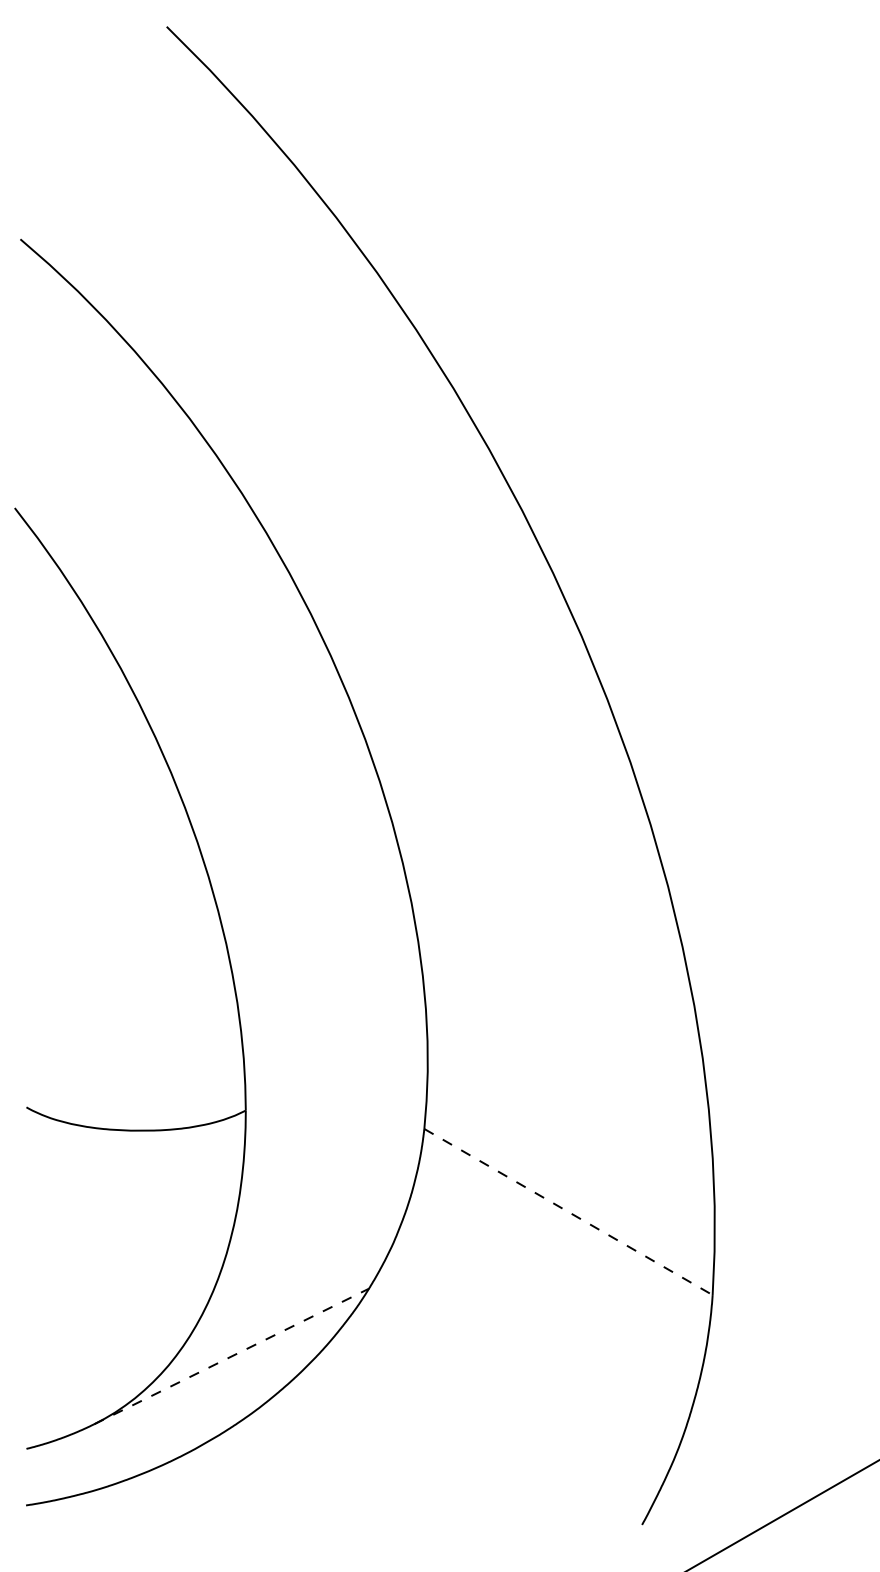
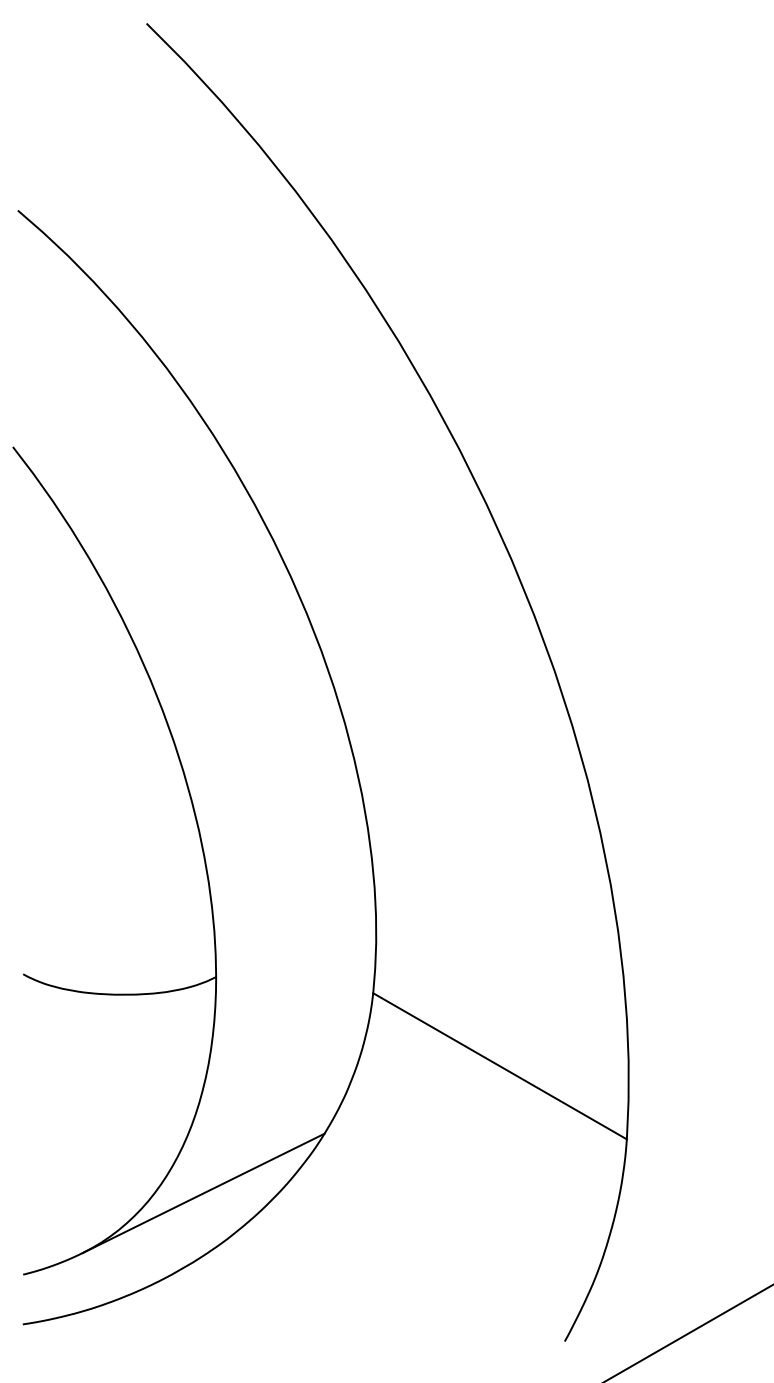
line: (569, 1212) -> (500, 1066), dashed -> solid
line: (231, 1356) -> (203, 1193), dashed -> solid

